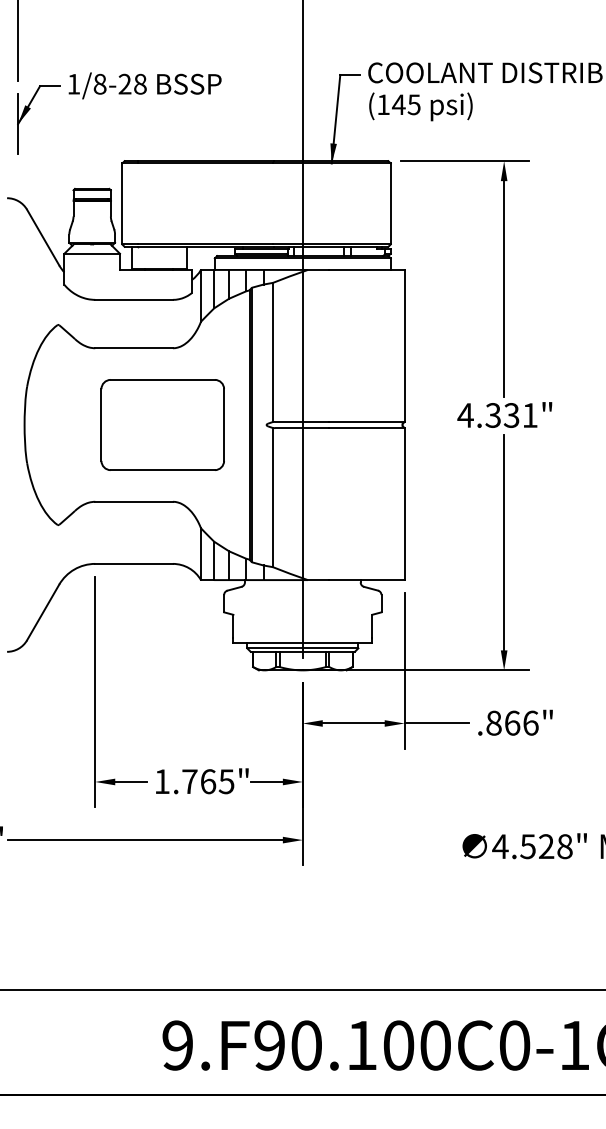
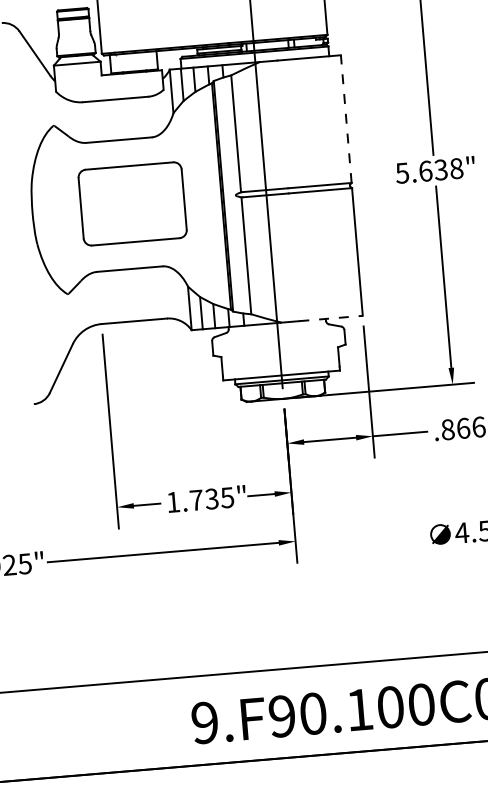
line: (404, 345) -> (346, 118), solid -> dashed
text: (497, 415) -> (429, 170), 4.331" -> 5.638"
part: (162, 424) -> (132, 203), moved
line: (366, 580) -> (330, 318), solid -> dashed
text: (208, 781) -> (212, 498), 1.765" -> 1.735"

